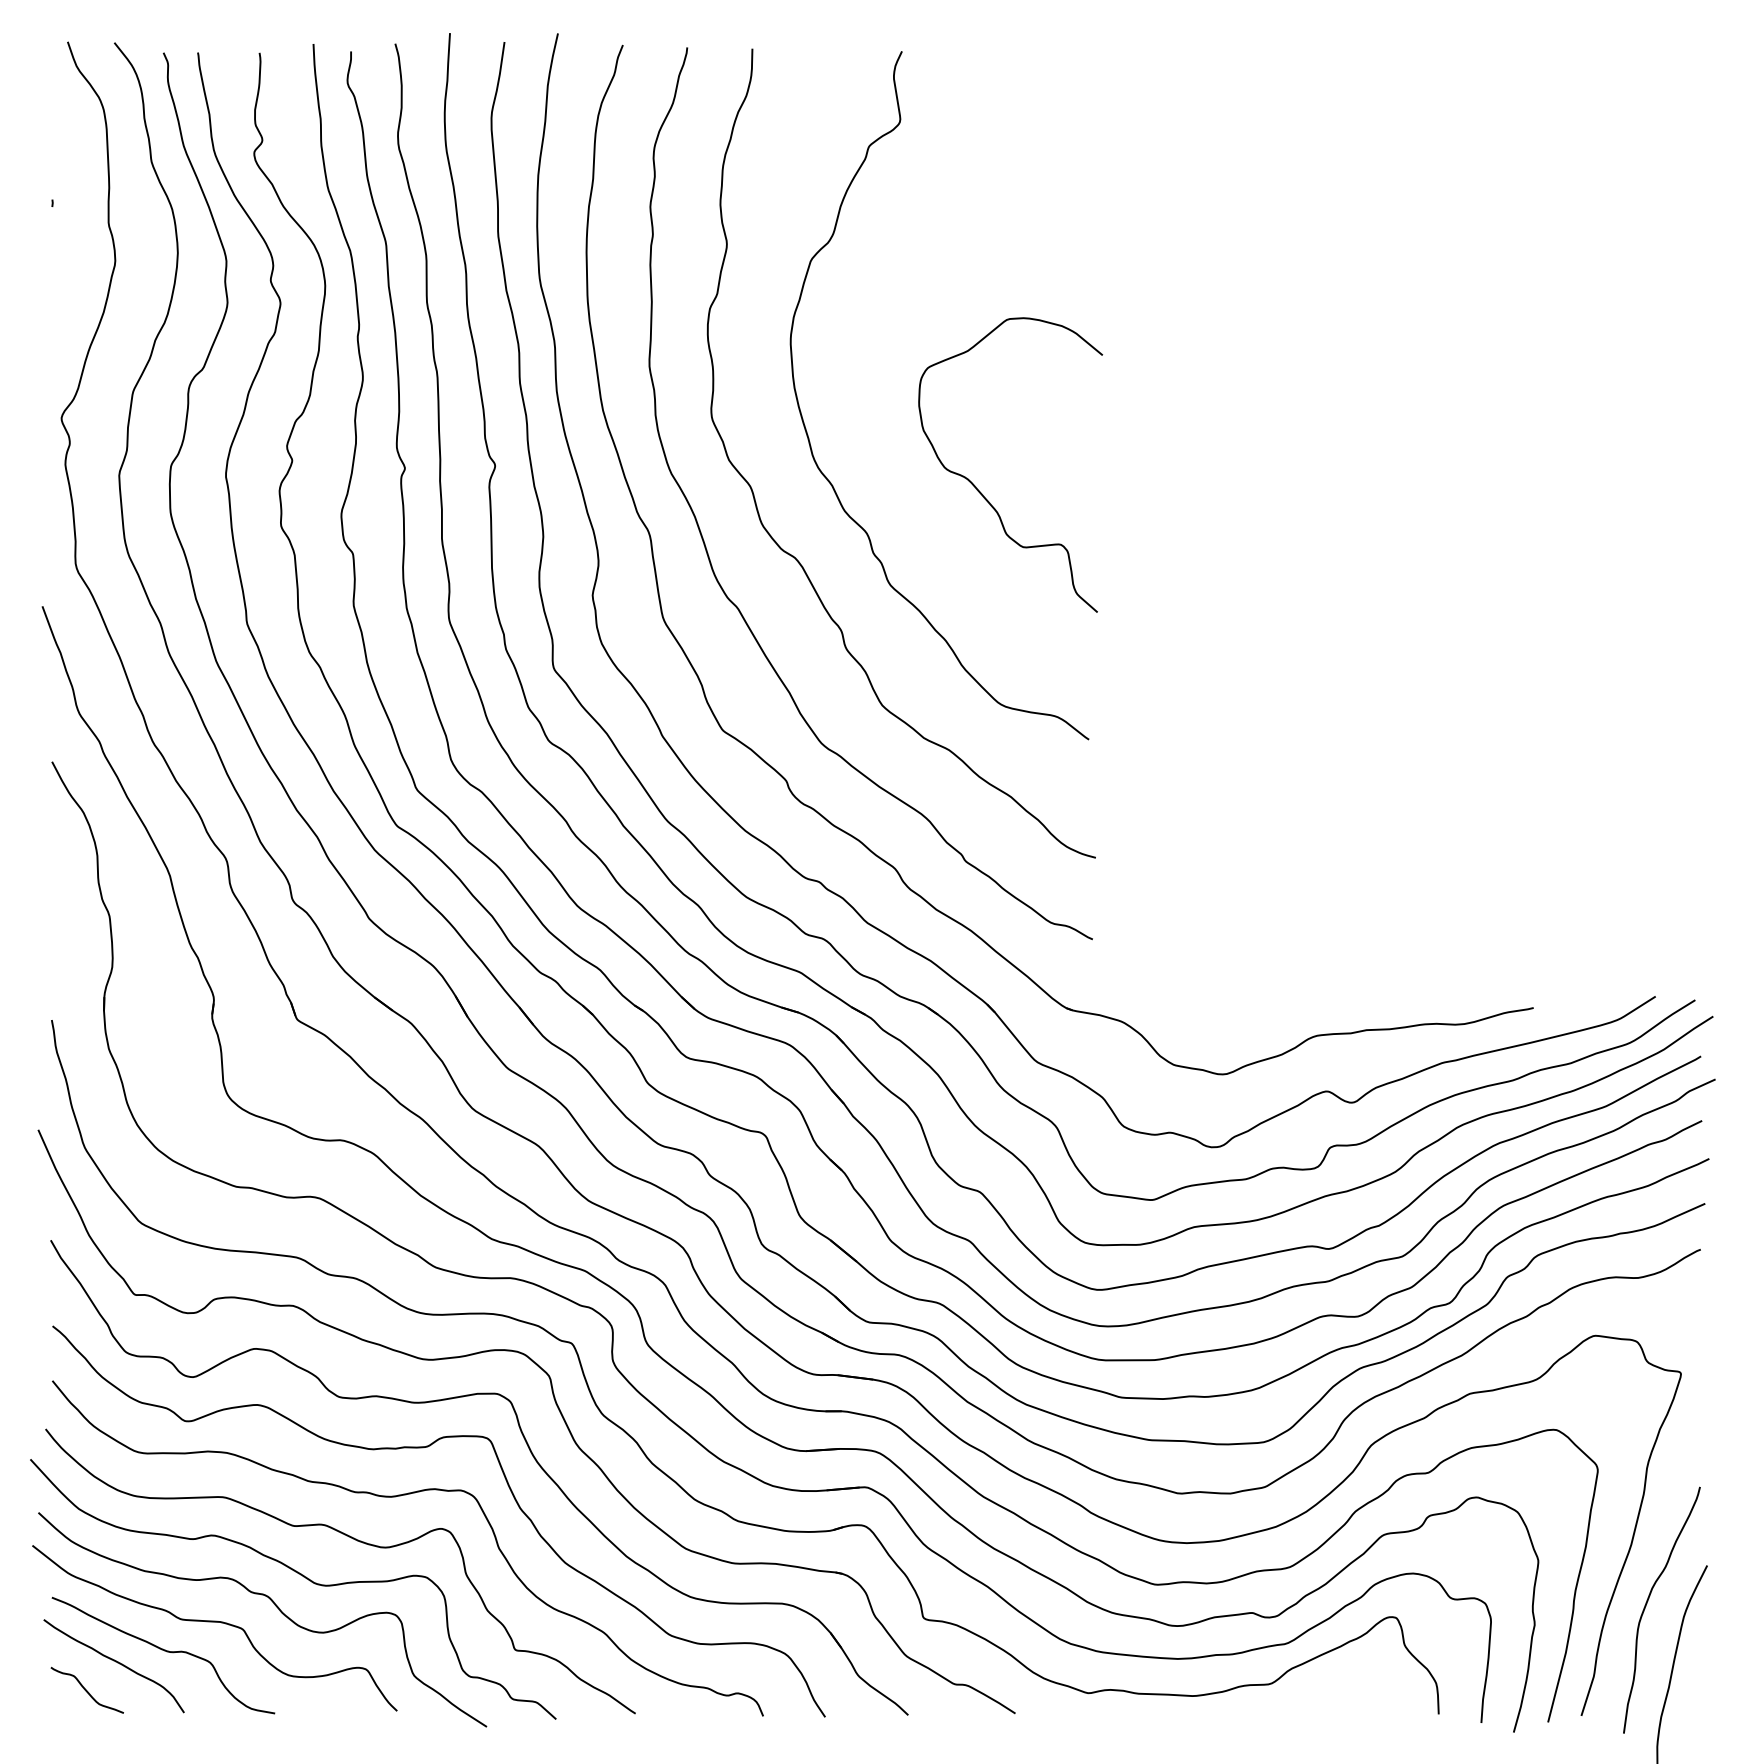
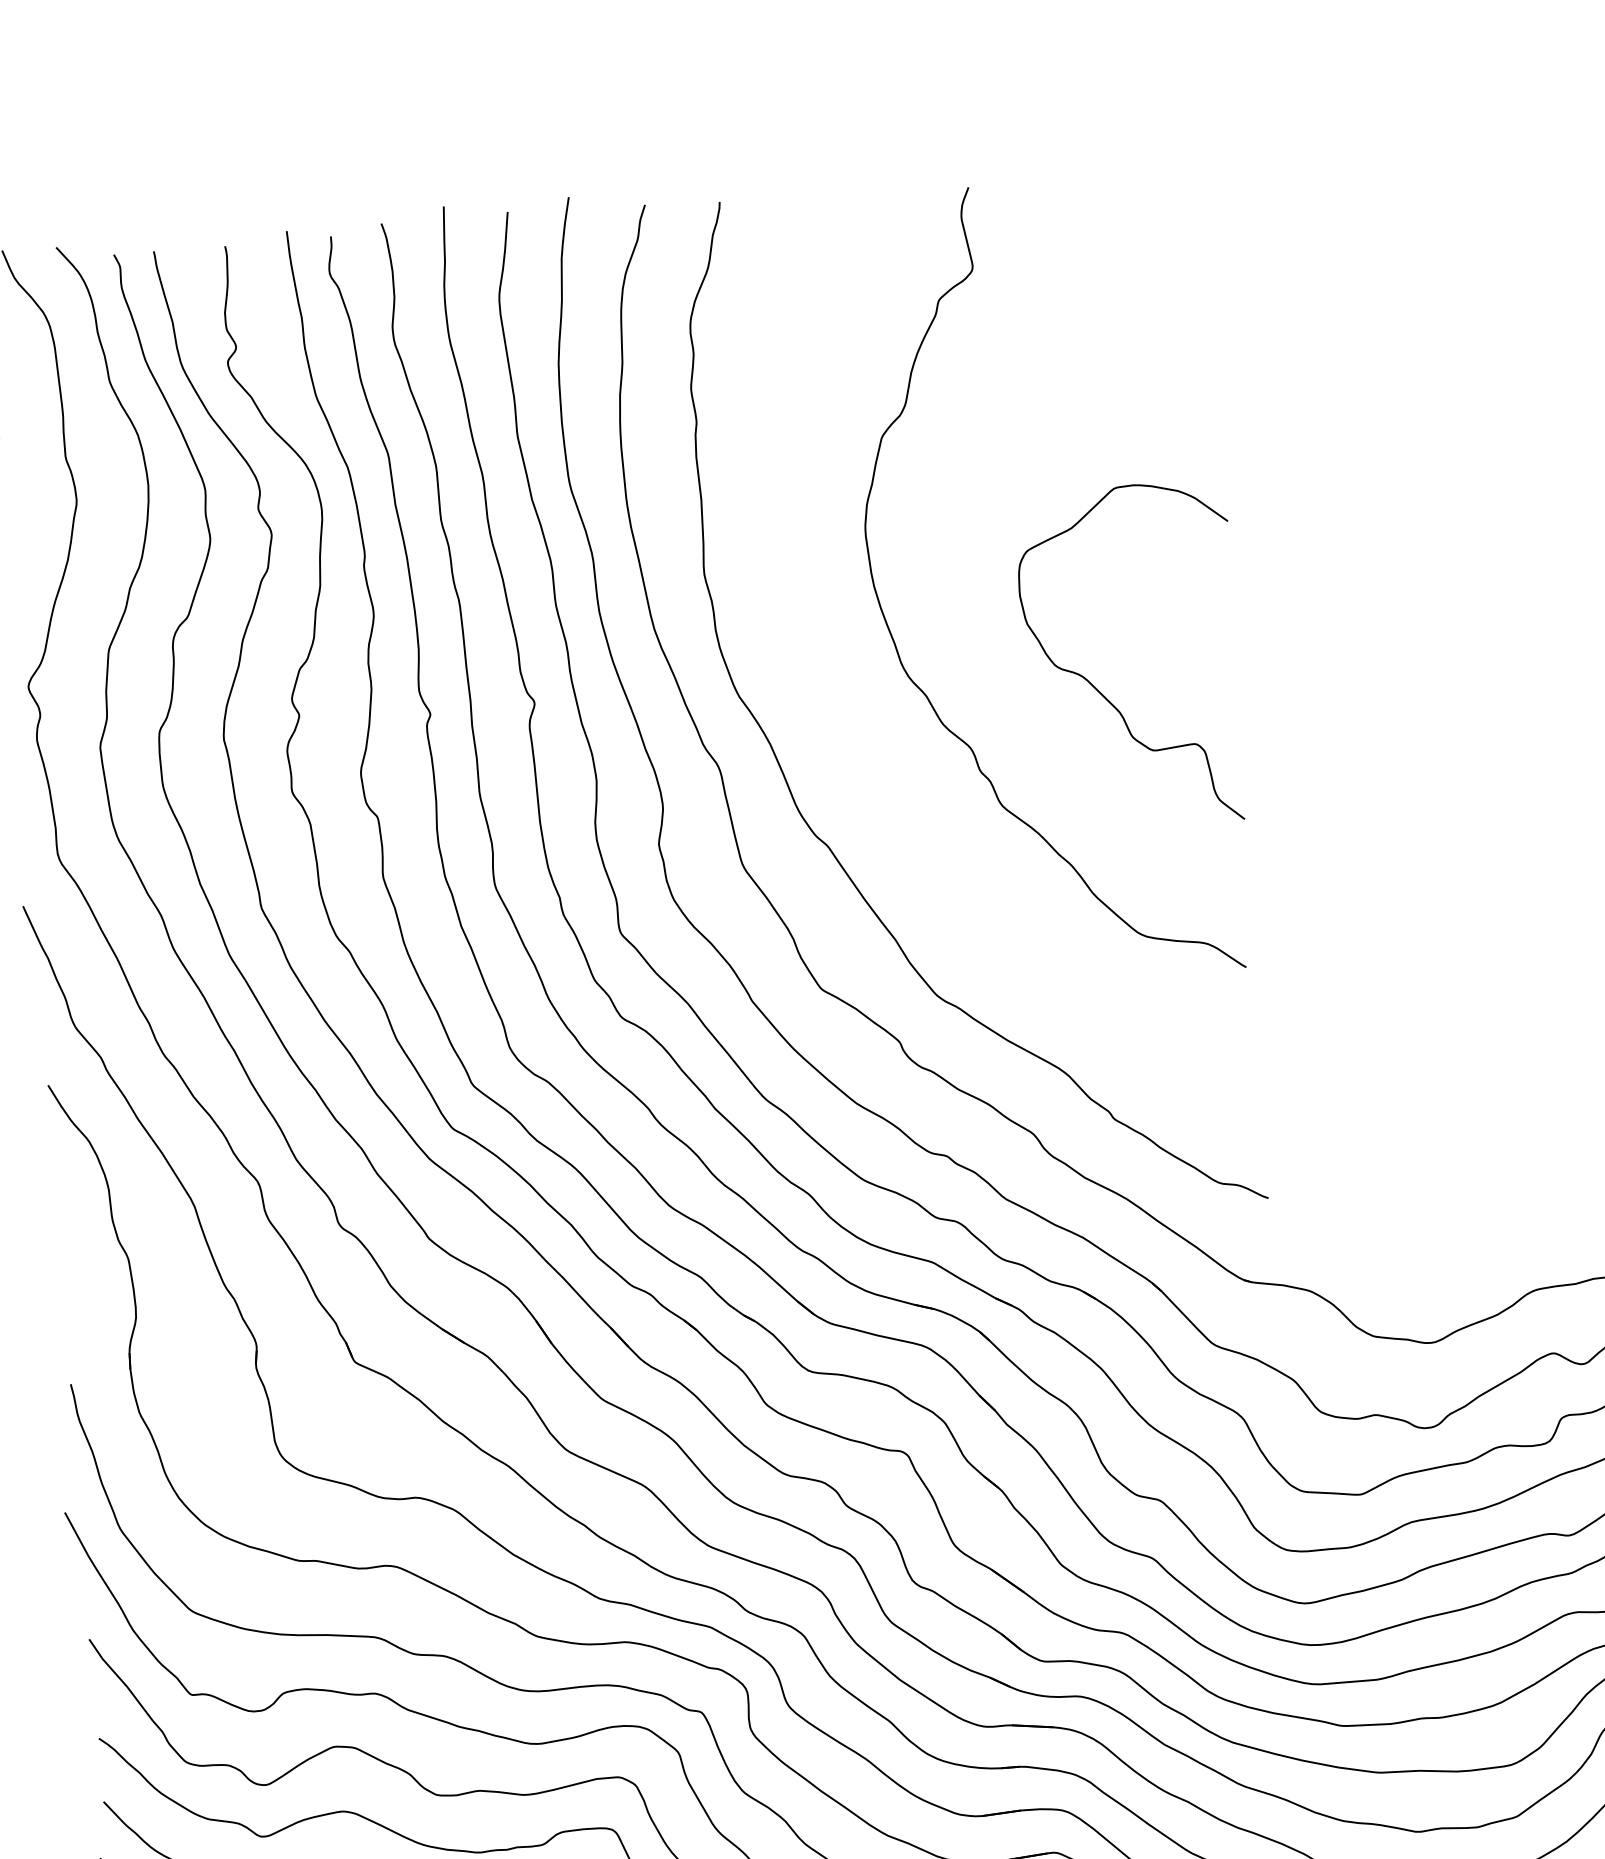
curve: (795, 557) -> (890, 782), removed

